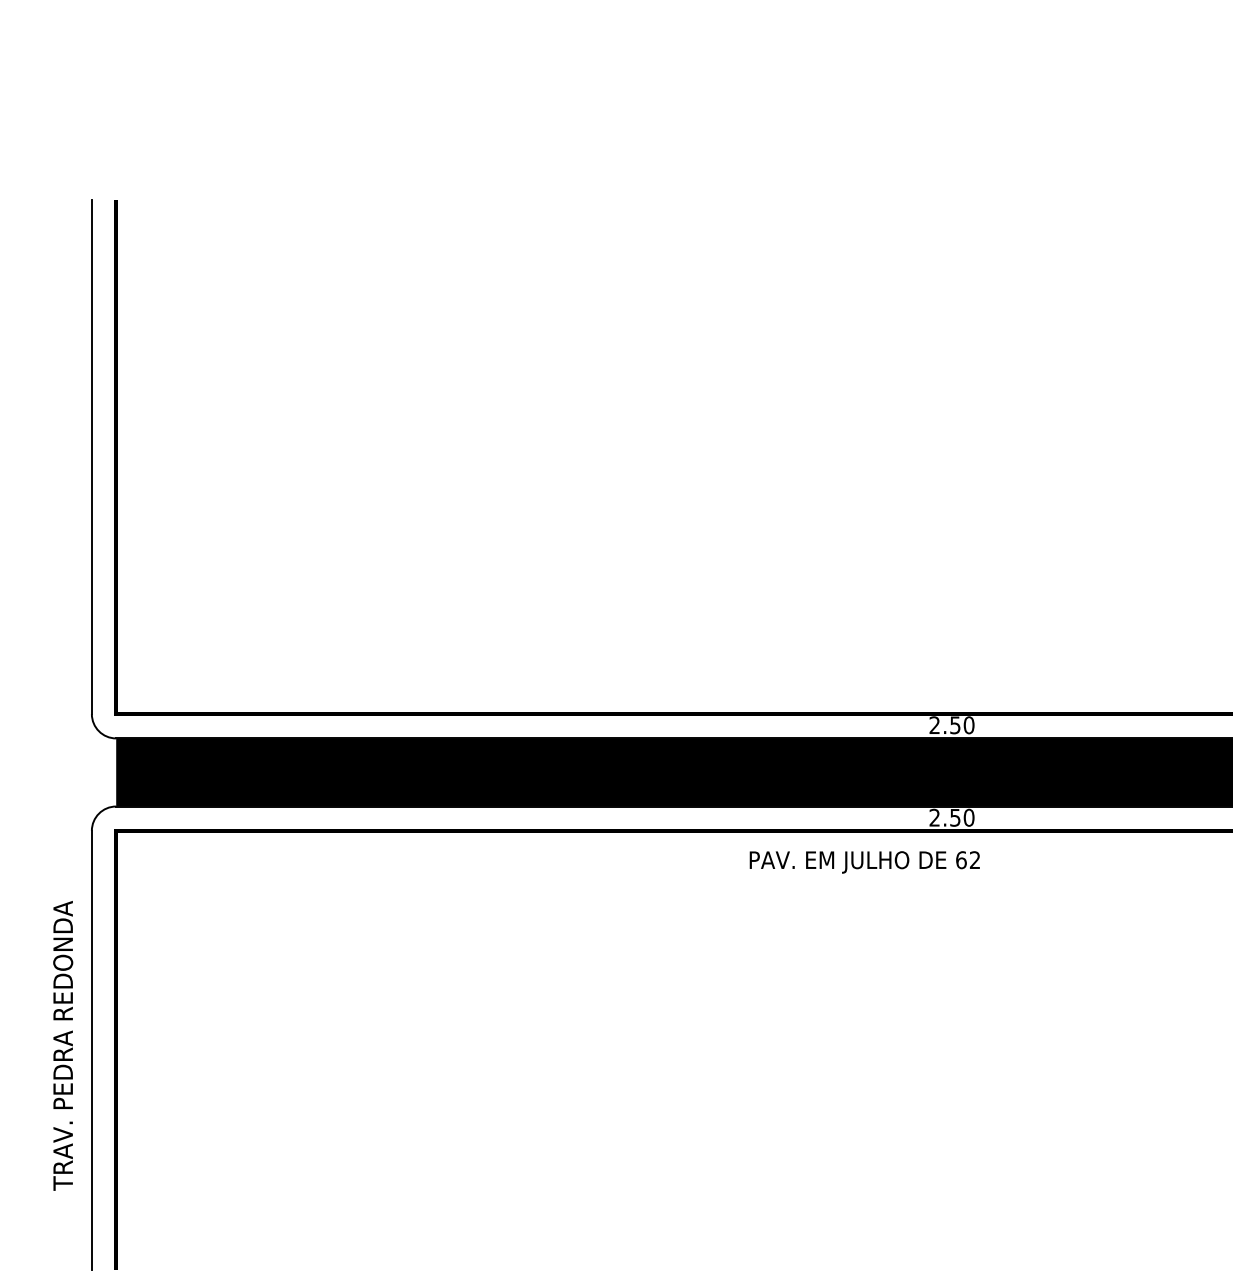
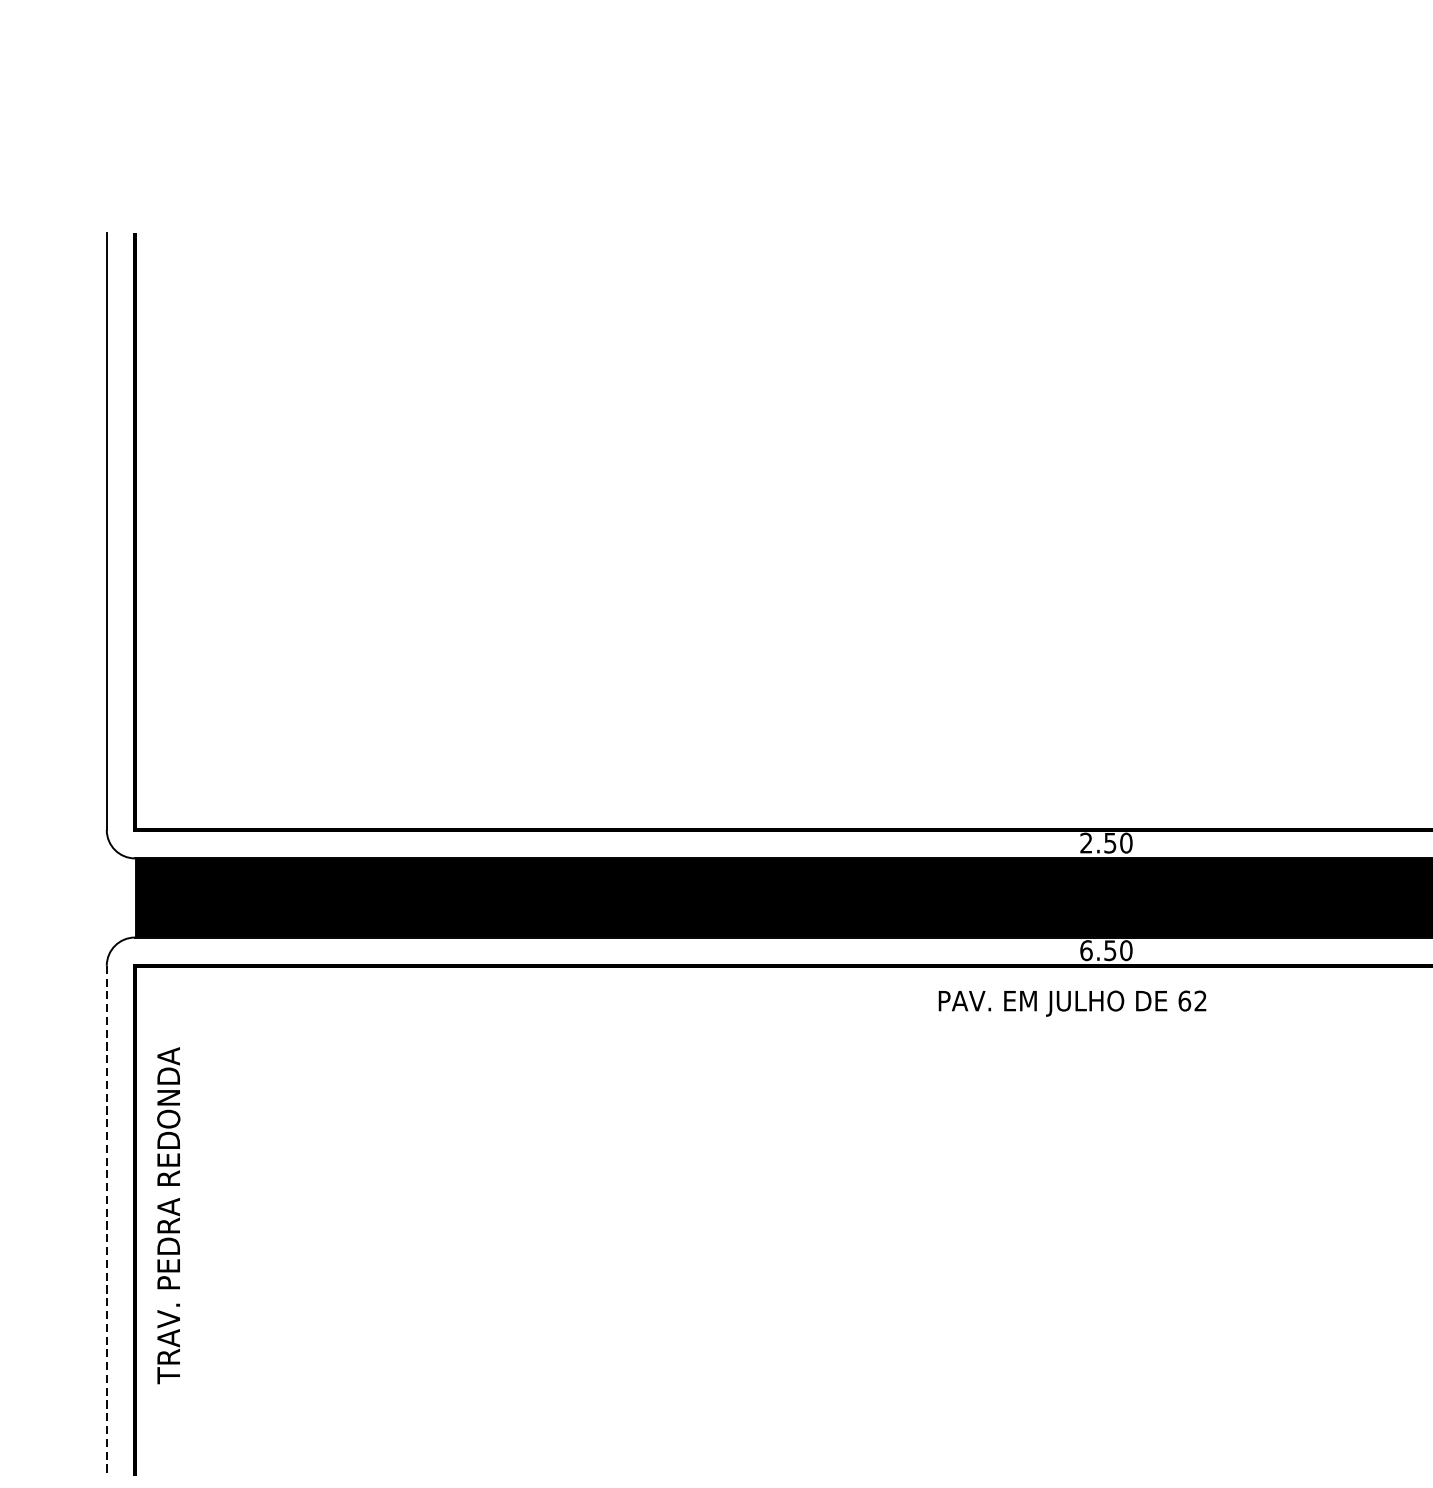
text: (934, 817) -> (1086, 950), 2.50 -> 6.50
text: (864, 862) -> (1072, 1003), moved
text: (63, 1045) -> (169, 1215), moved
line: (91, 1050) -> (106, 1221), solid -> dashed

